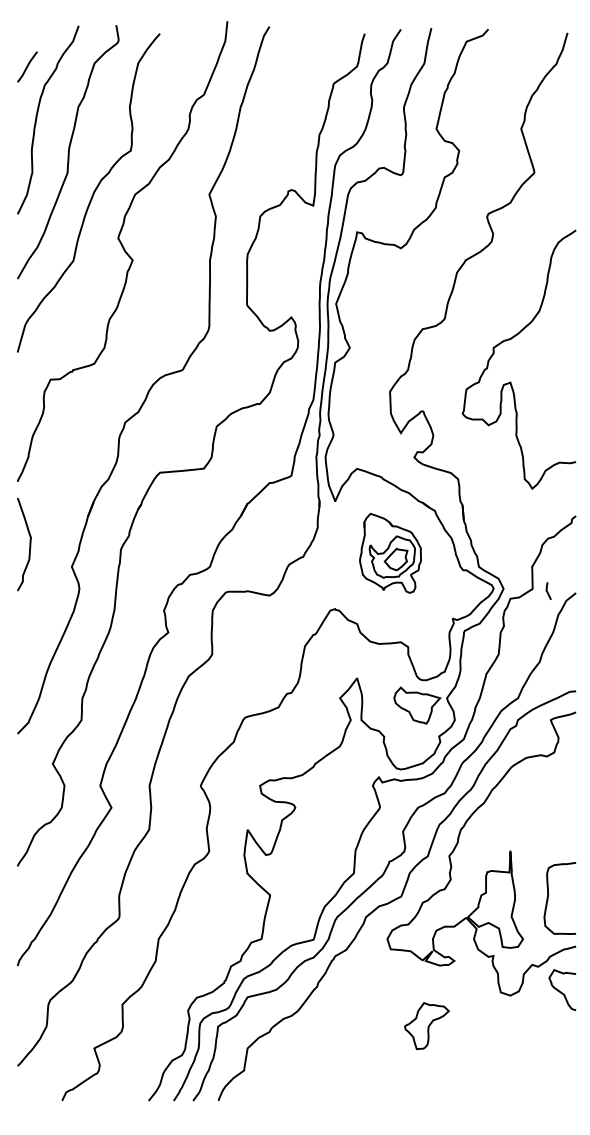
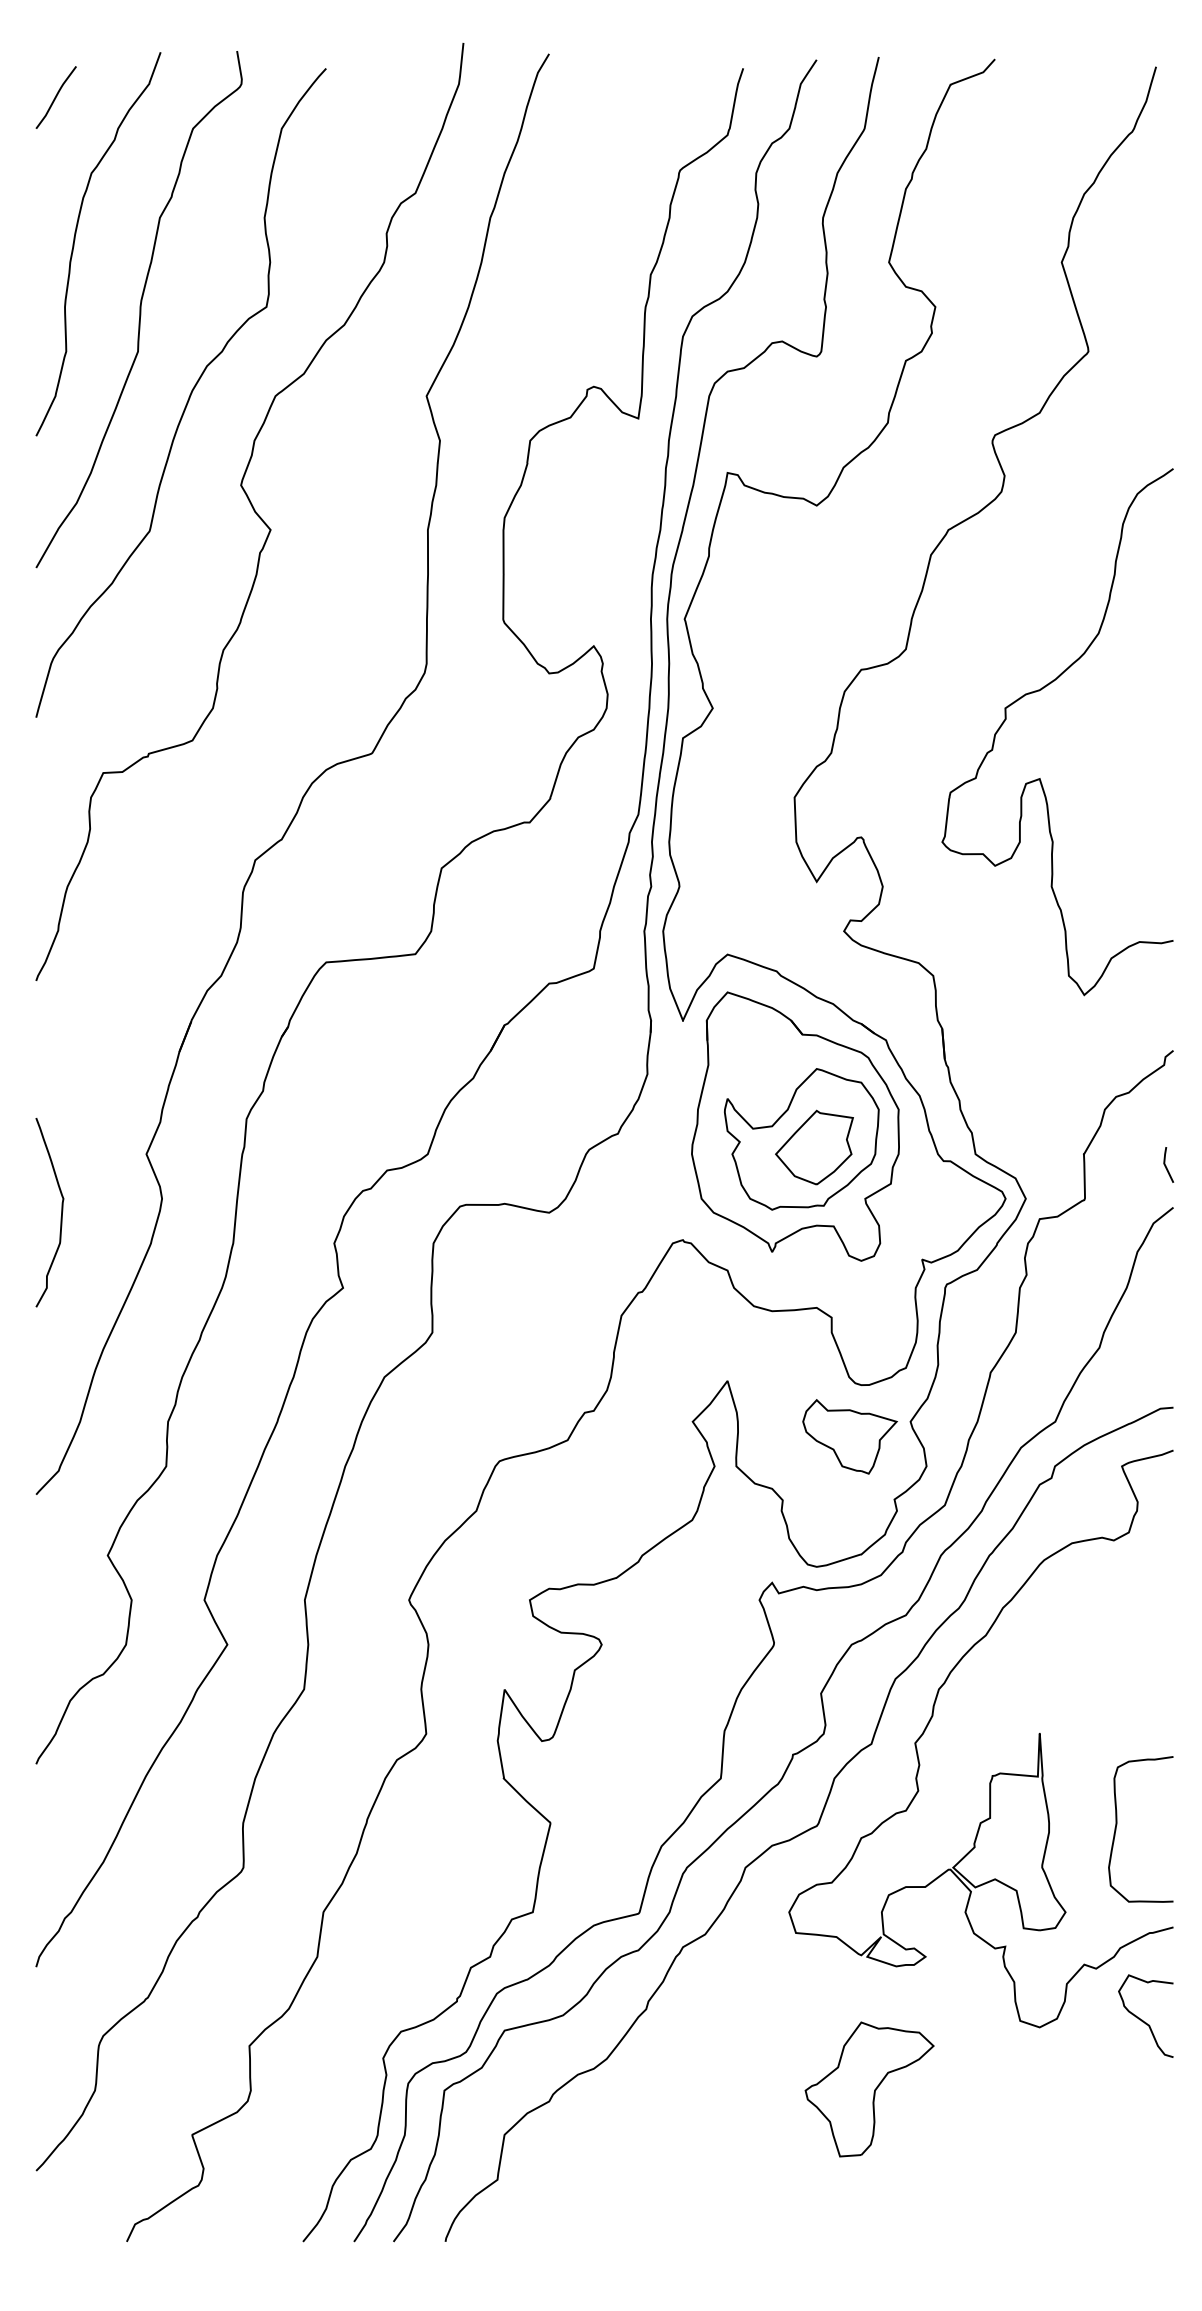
line: (27, 66) -> (56, 96), moved
curve: (29, 544) -> (60, 1212), moved
part: (390, 553) -> (795, 1126), size x1.67
line: (548, 591) -> (1168, 1165), moved
part: (426, 1025) -> (868, 2088), size x1.43

